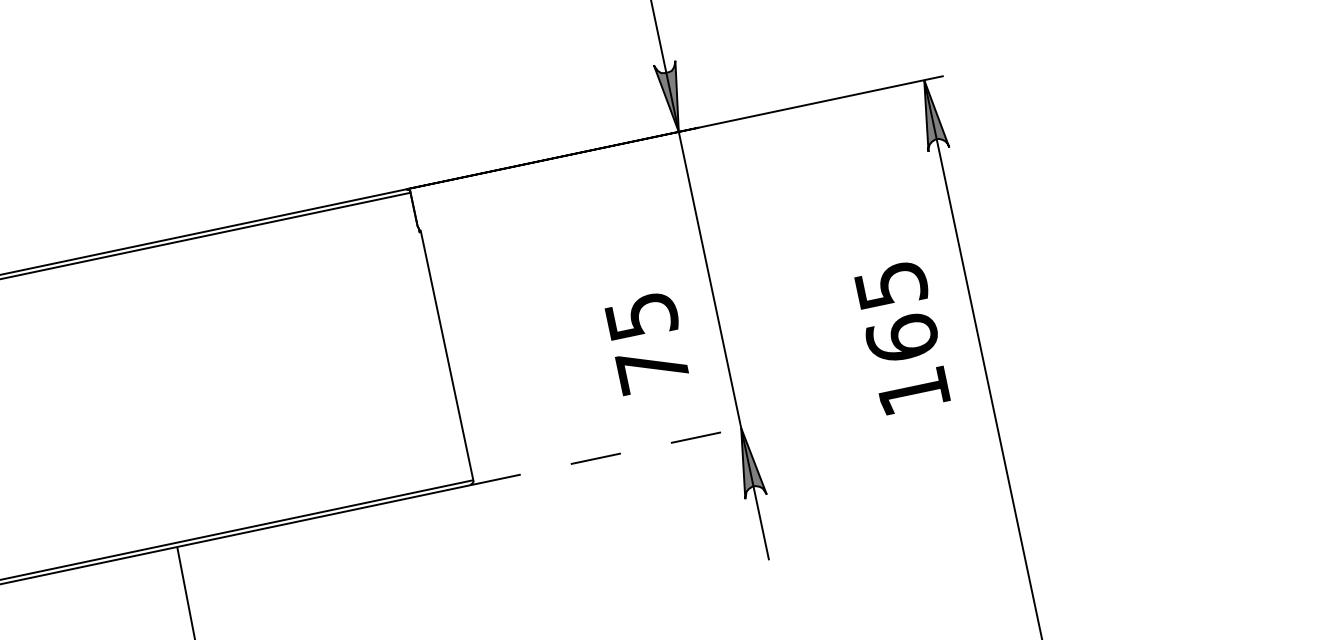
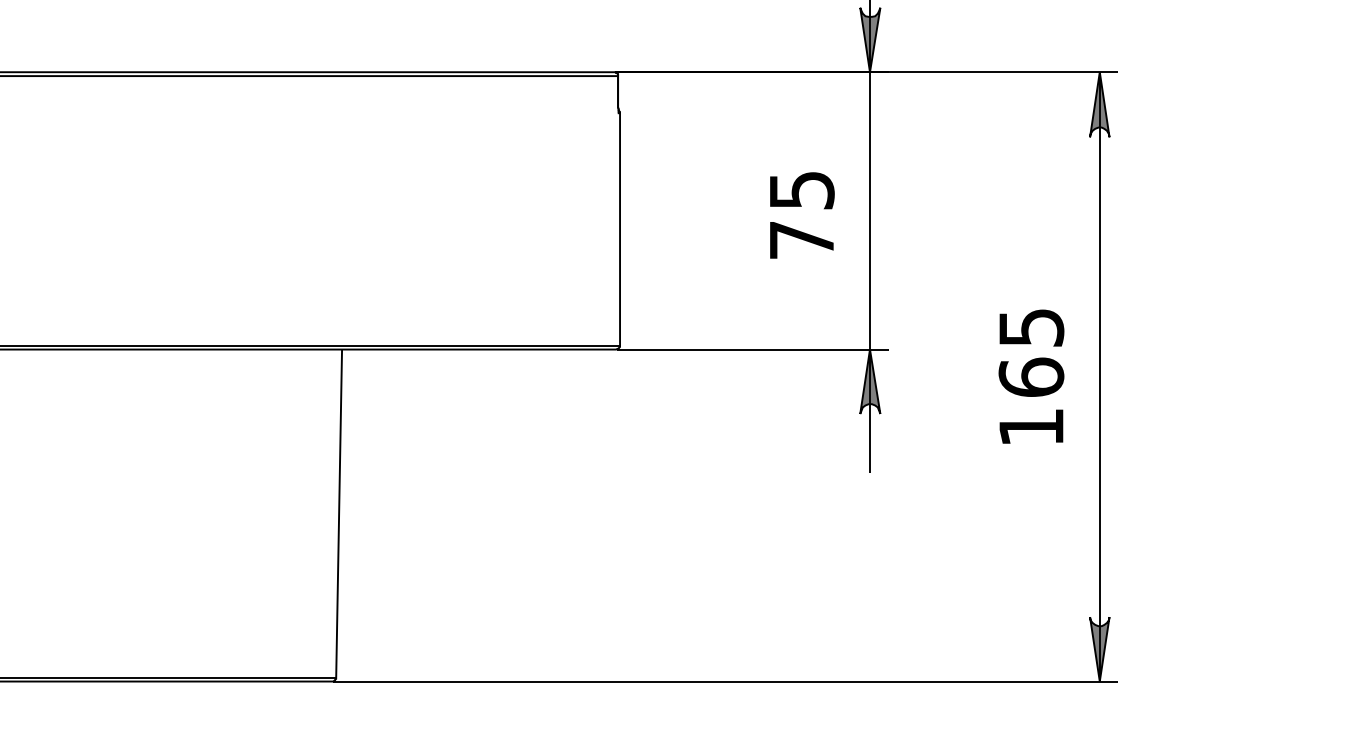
text: (902, 337) -> (1031, 376), moved
text: (647, 342) -> (802, 215), moved
line: (616, 454) -> (753, 349), dashed -> solid

